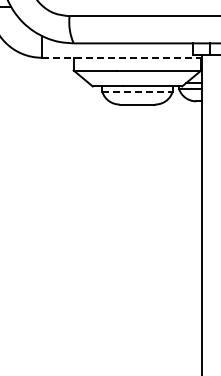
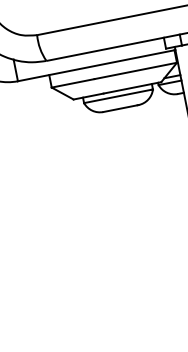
line: (122, 57) -> (97, 65), dashed -> solid
line: (137, 92) -> (118, 96), dashed -> solid

